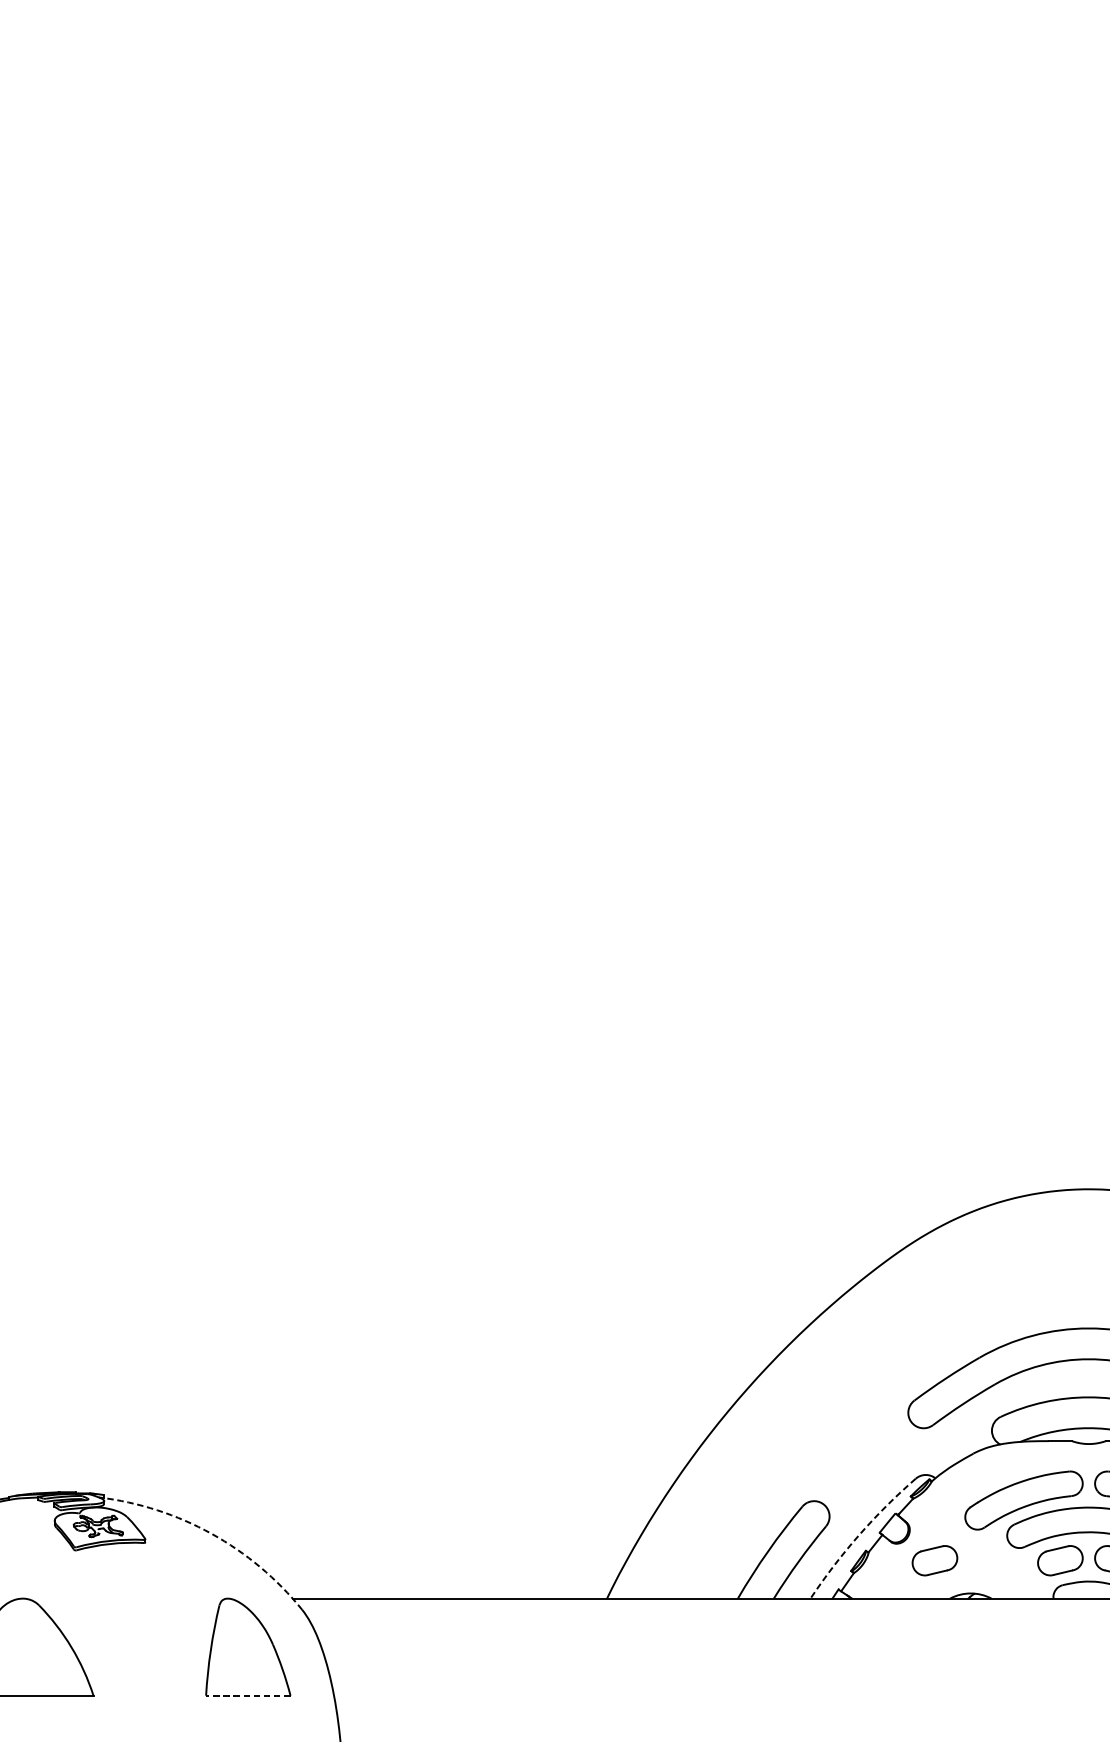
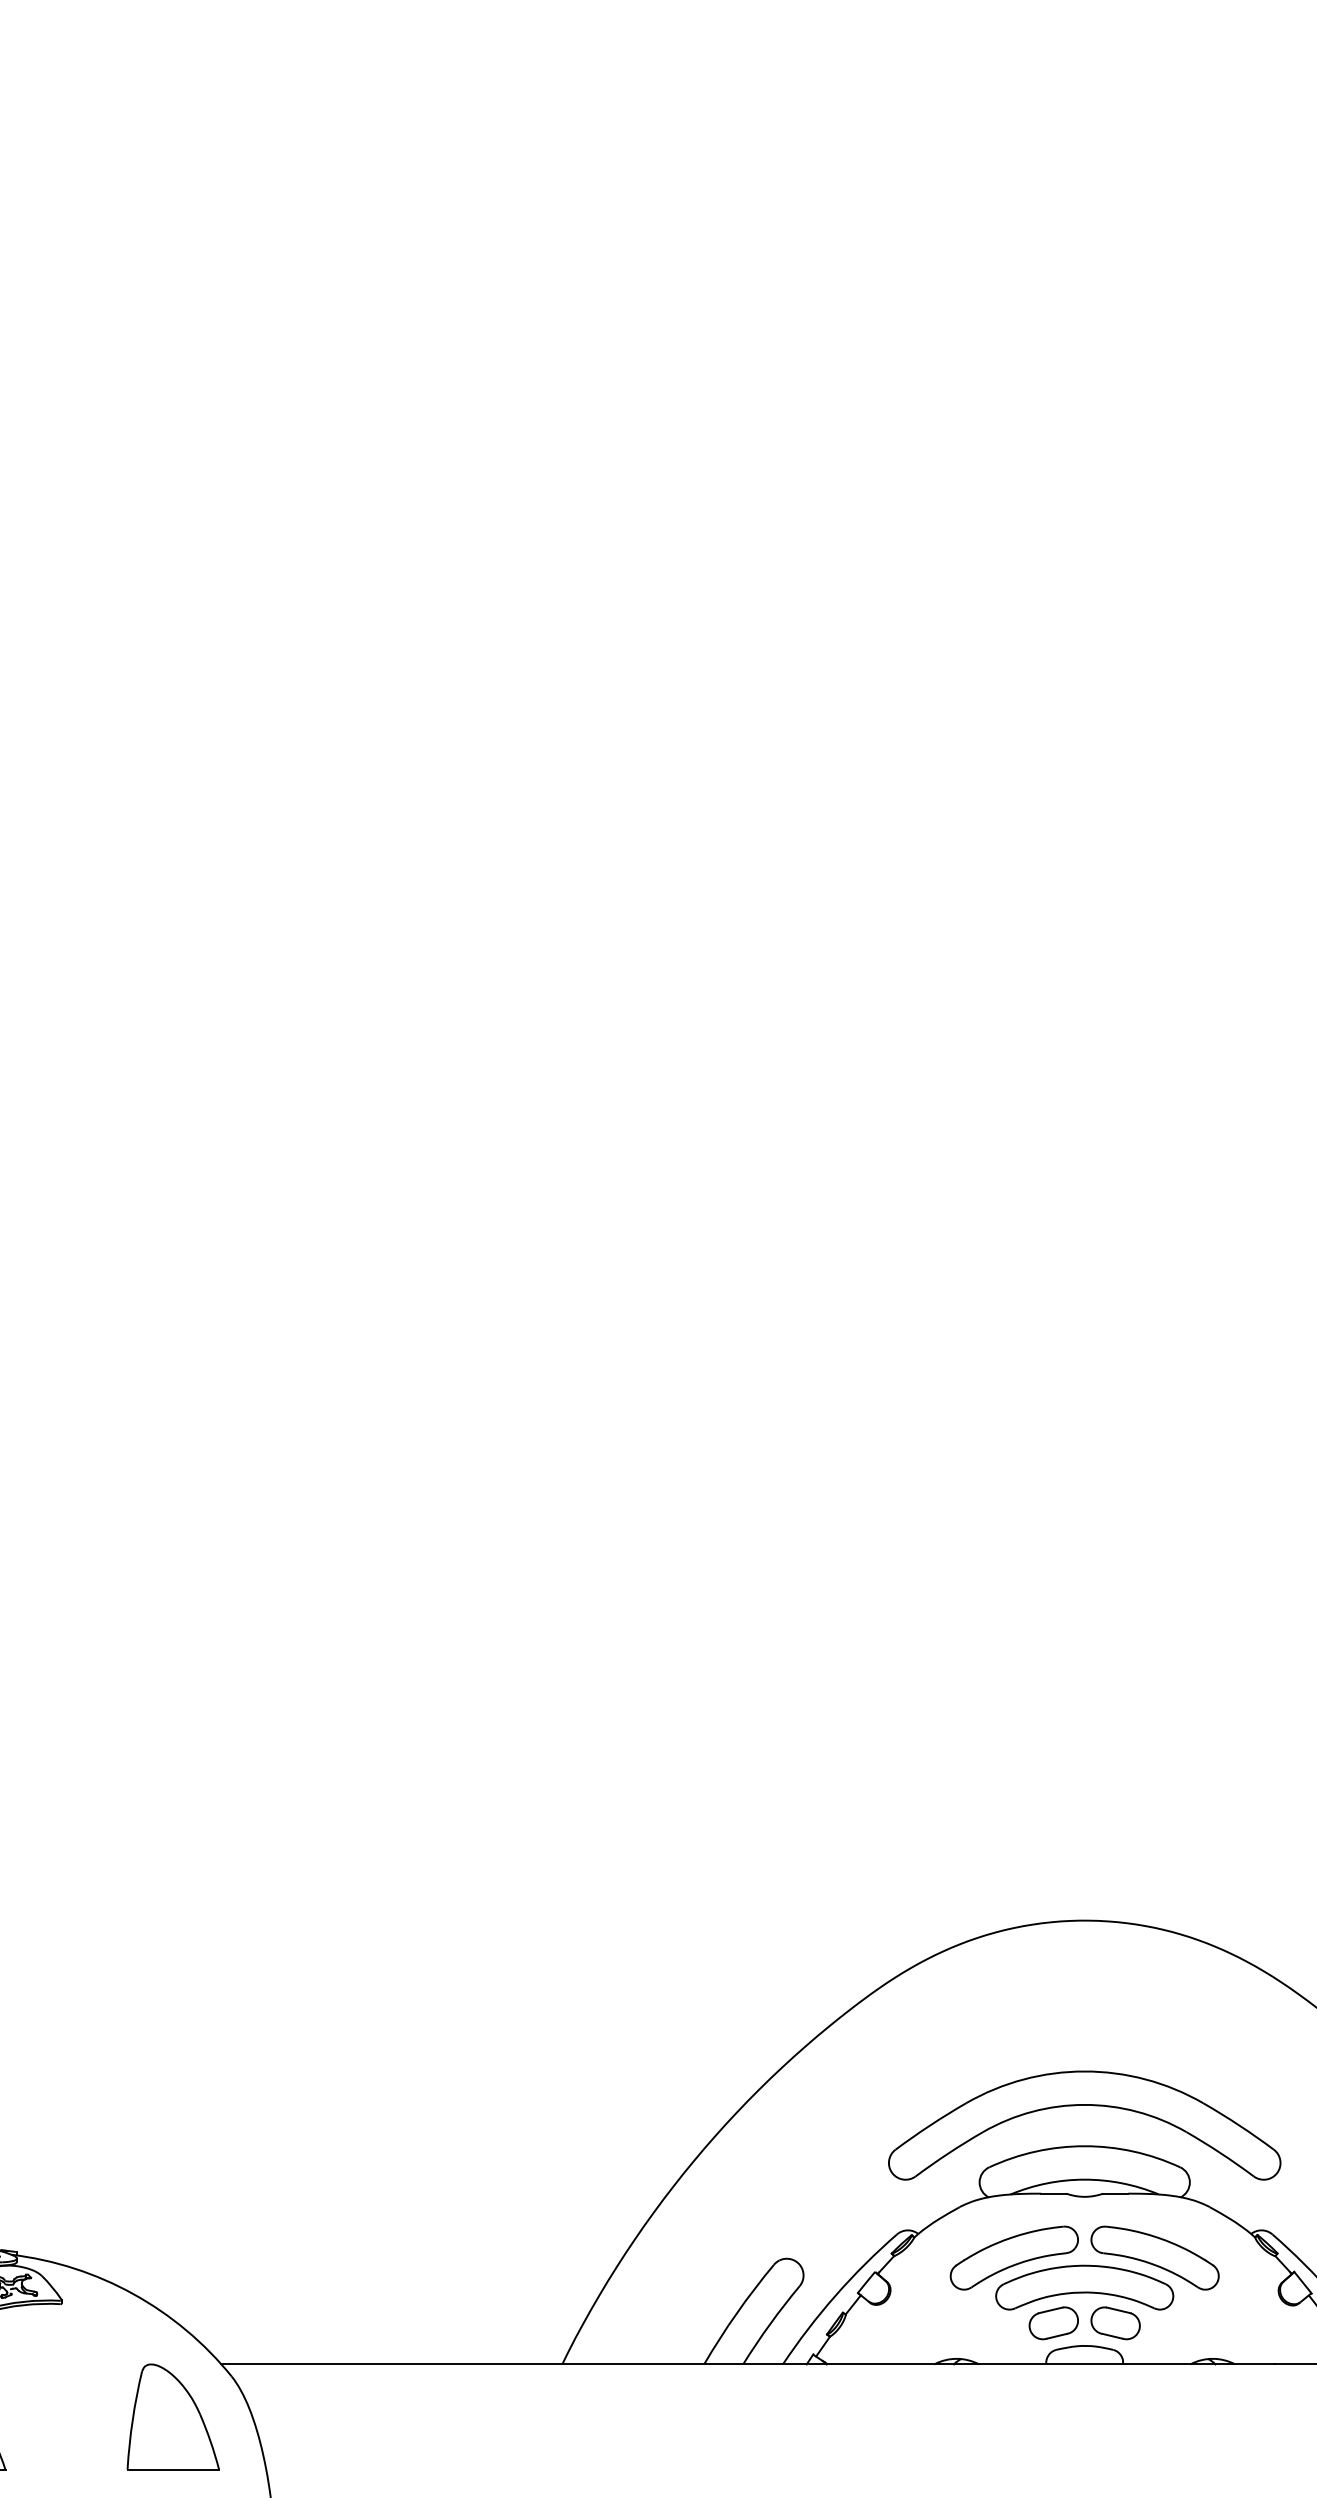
arc: (211, 1534) -> (133, 2294), dashed -> solid
arc: (859, 1535) -> (835, 2295), dashed -> solid
part: (934, 1560) -> (917, 2323), removed
line: (248, 1695) -> (173, 2469), dashed -> solid

